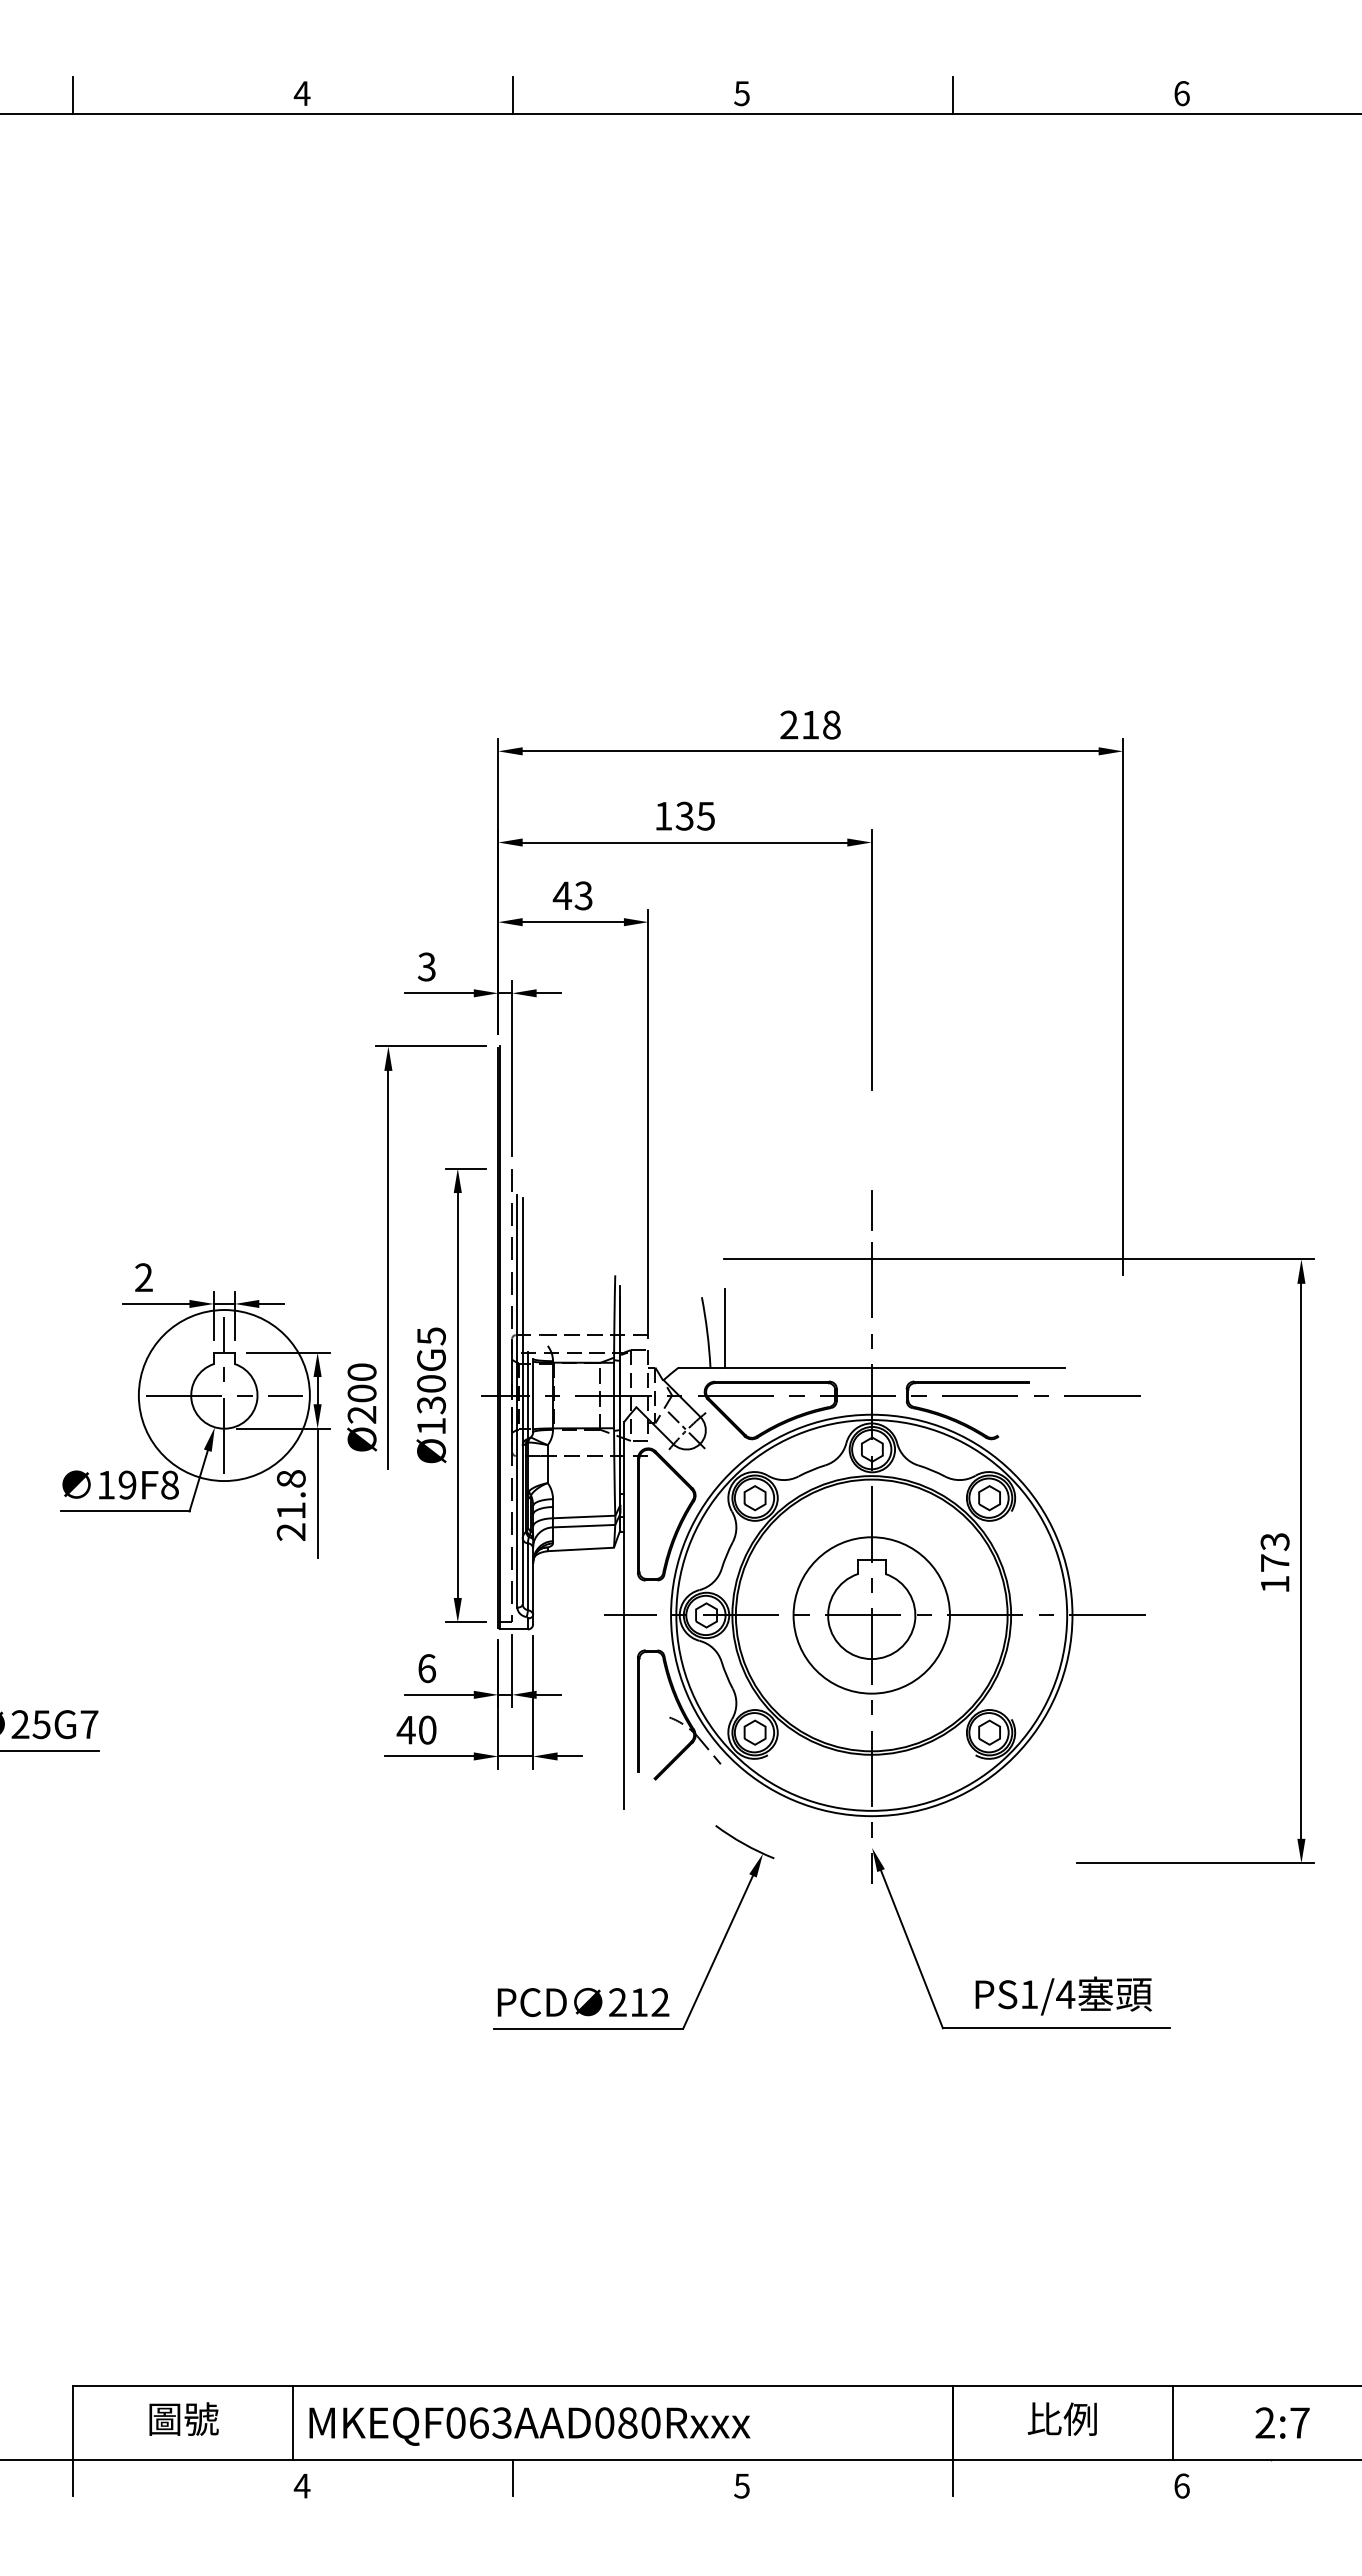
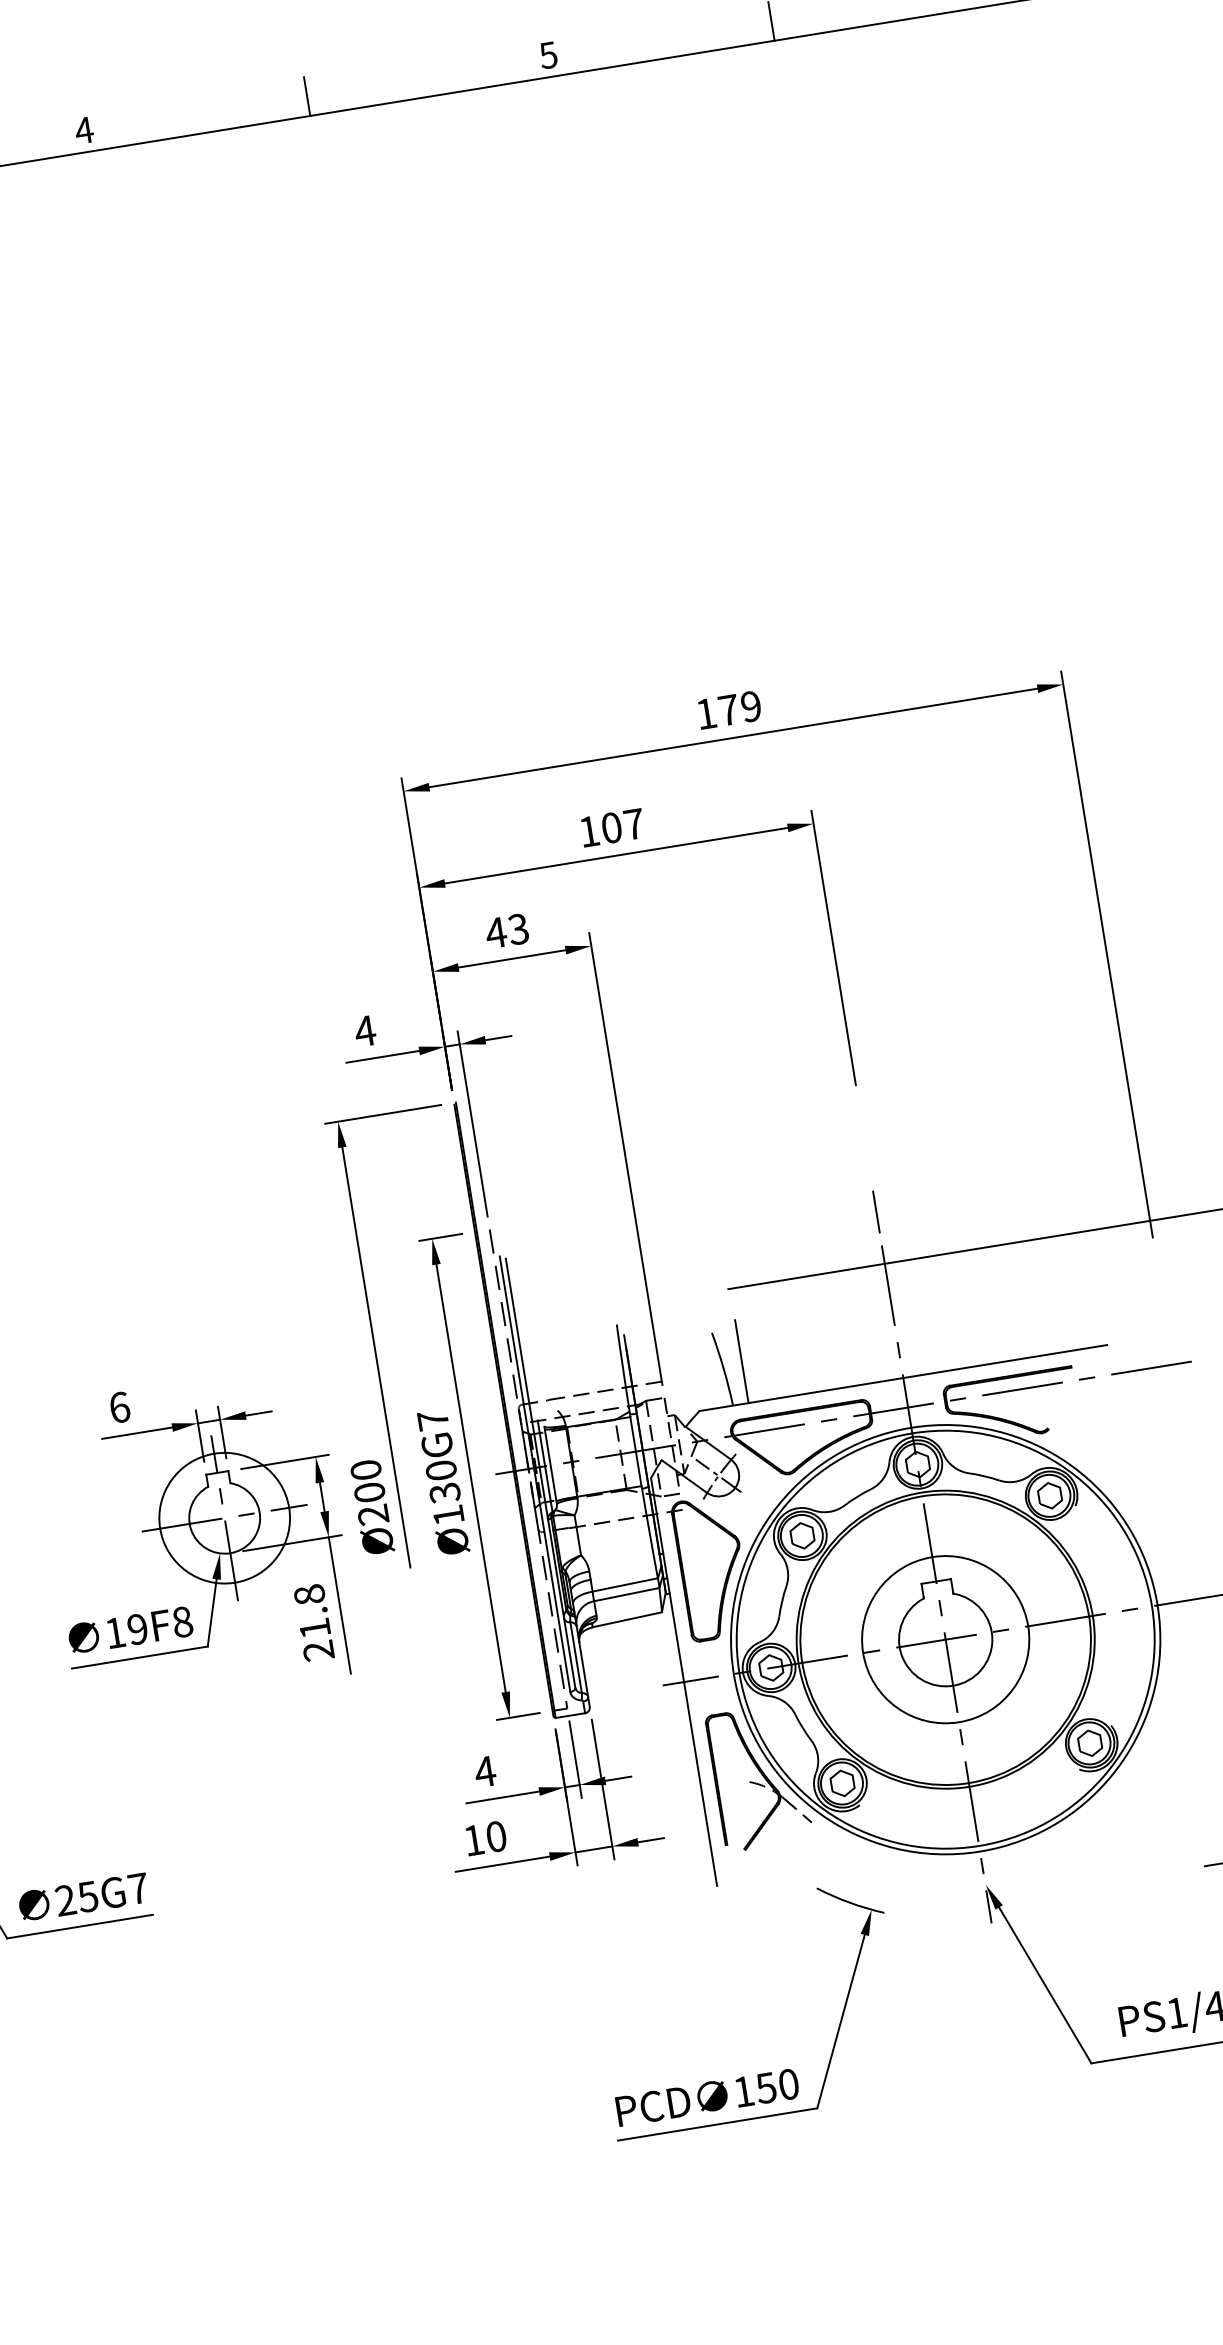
text: (810, 724) -> (728, 709), 218 -> 179
text: (695, 815) -> (622, 825), 135 -> 107
text: (426, 966) -> (364, 1030), 3 -> 4
text: (144, 1277) -> (120, 1407), 2 -> 6
text: (431, 1336) -> (433, 1420), Ø130G5 -> Ø130G7
circle: (224, 1395) -> (224, 1518), size x0.71
text: (426, 1668) -> (484, 1771), 6 -> 4
text: (405, 1730) -> (473, 1840), 40 -> 10
text: (639, 2002) -> (766, 2087), 212 -> 150

